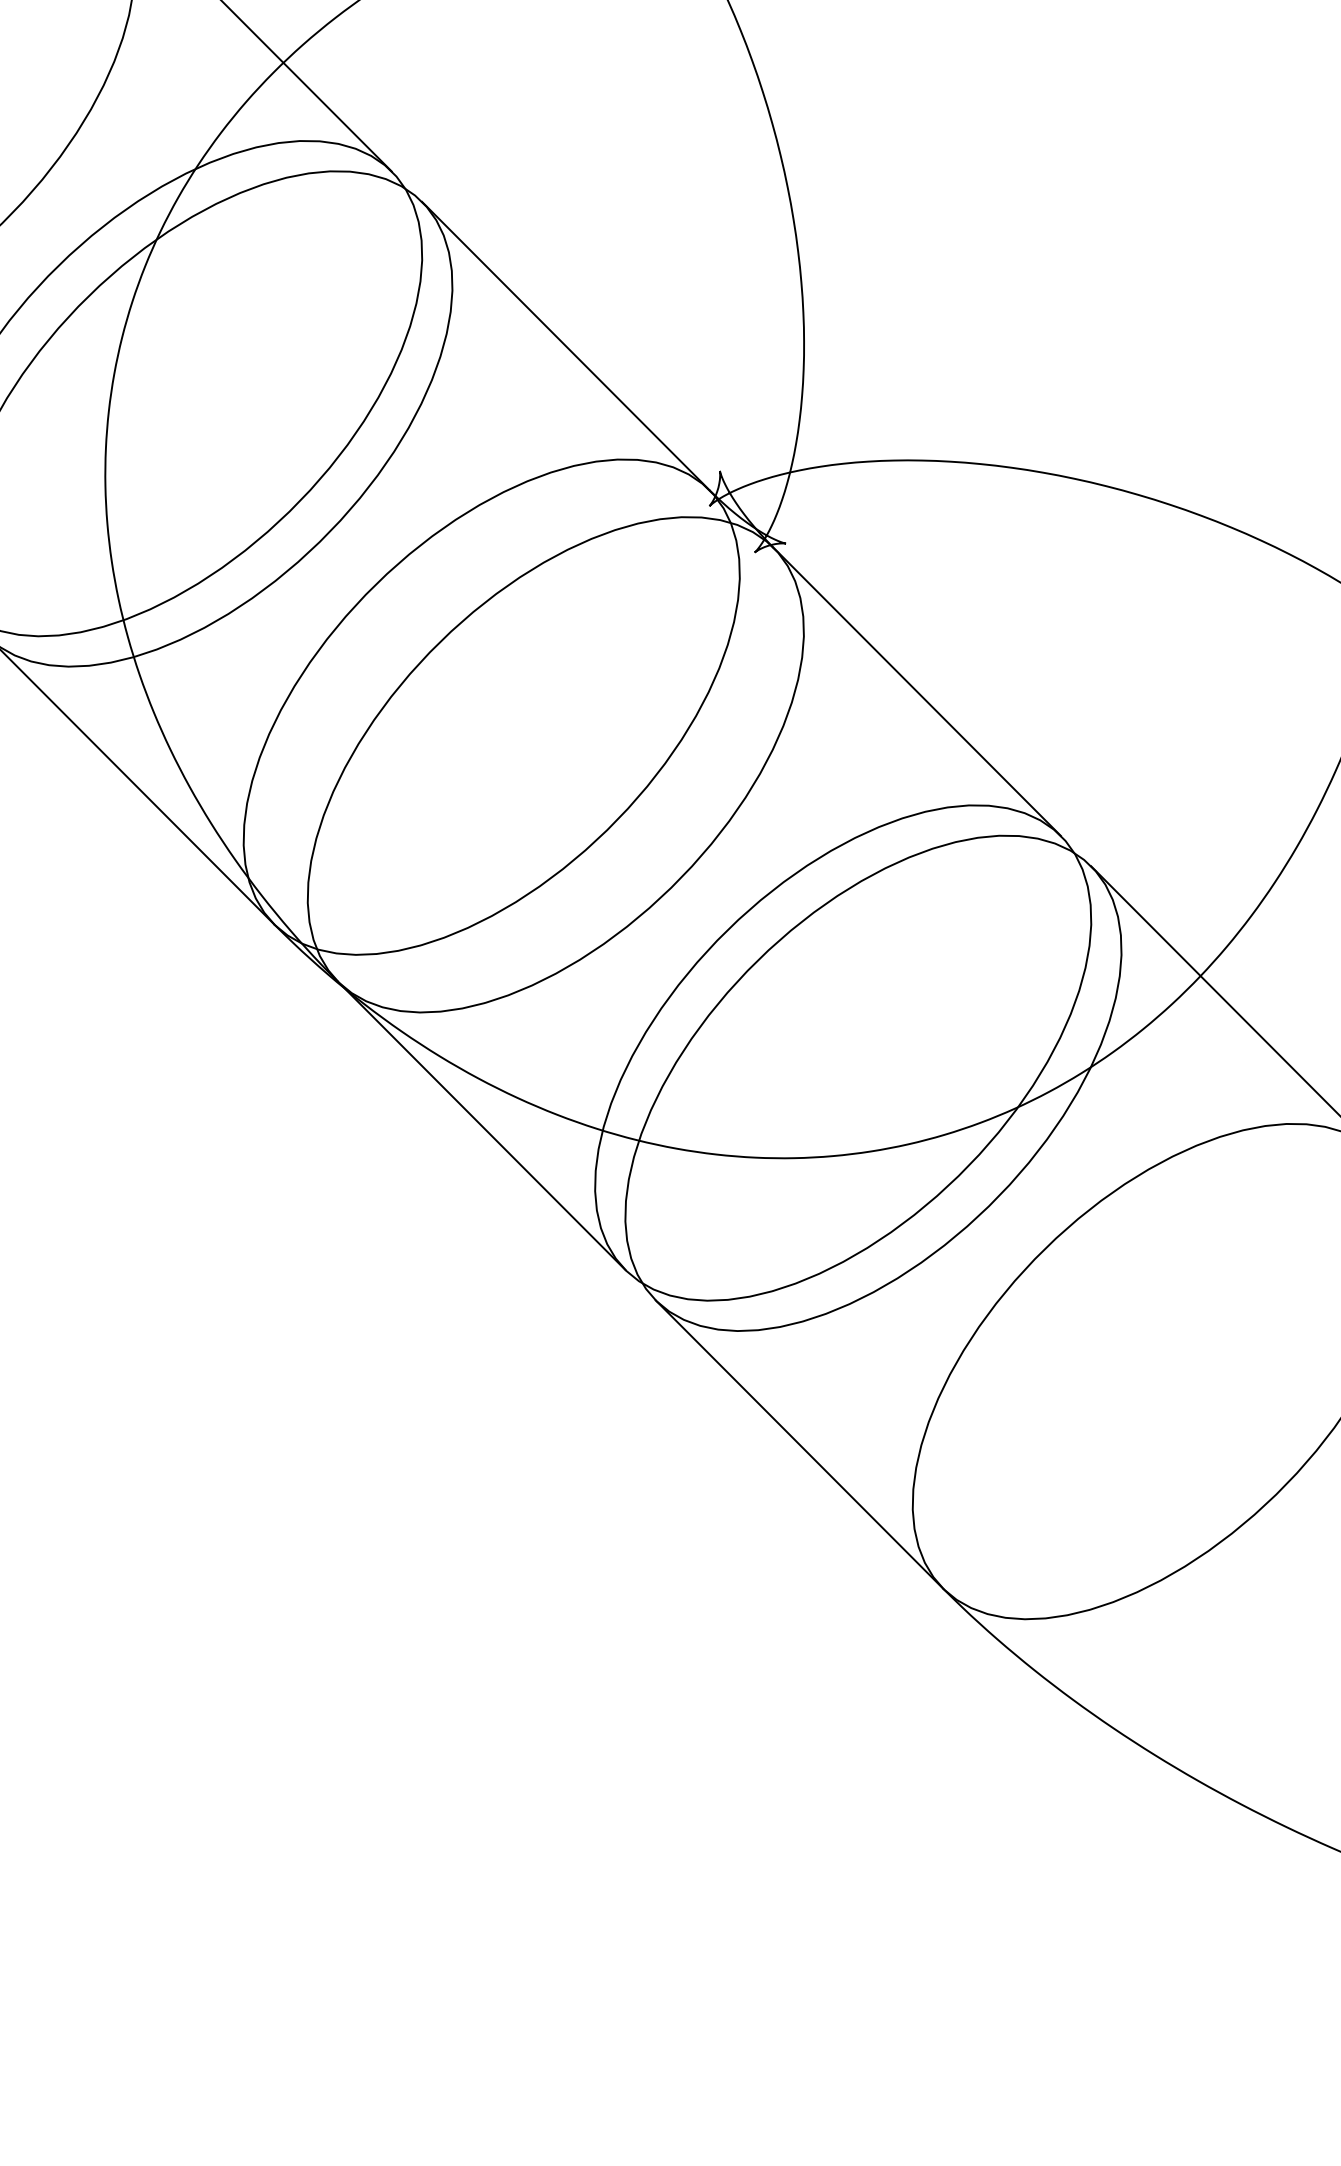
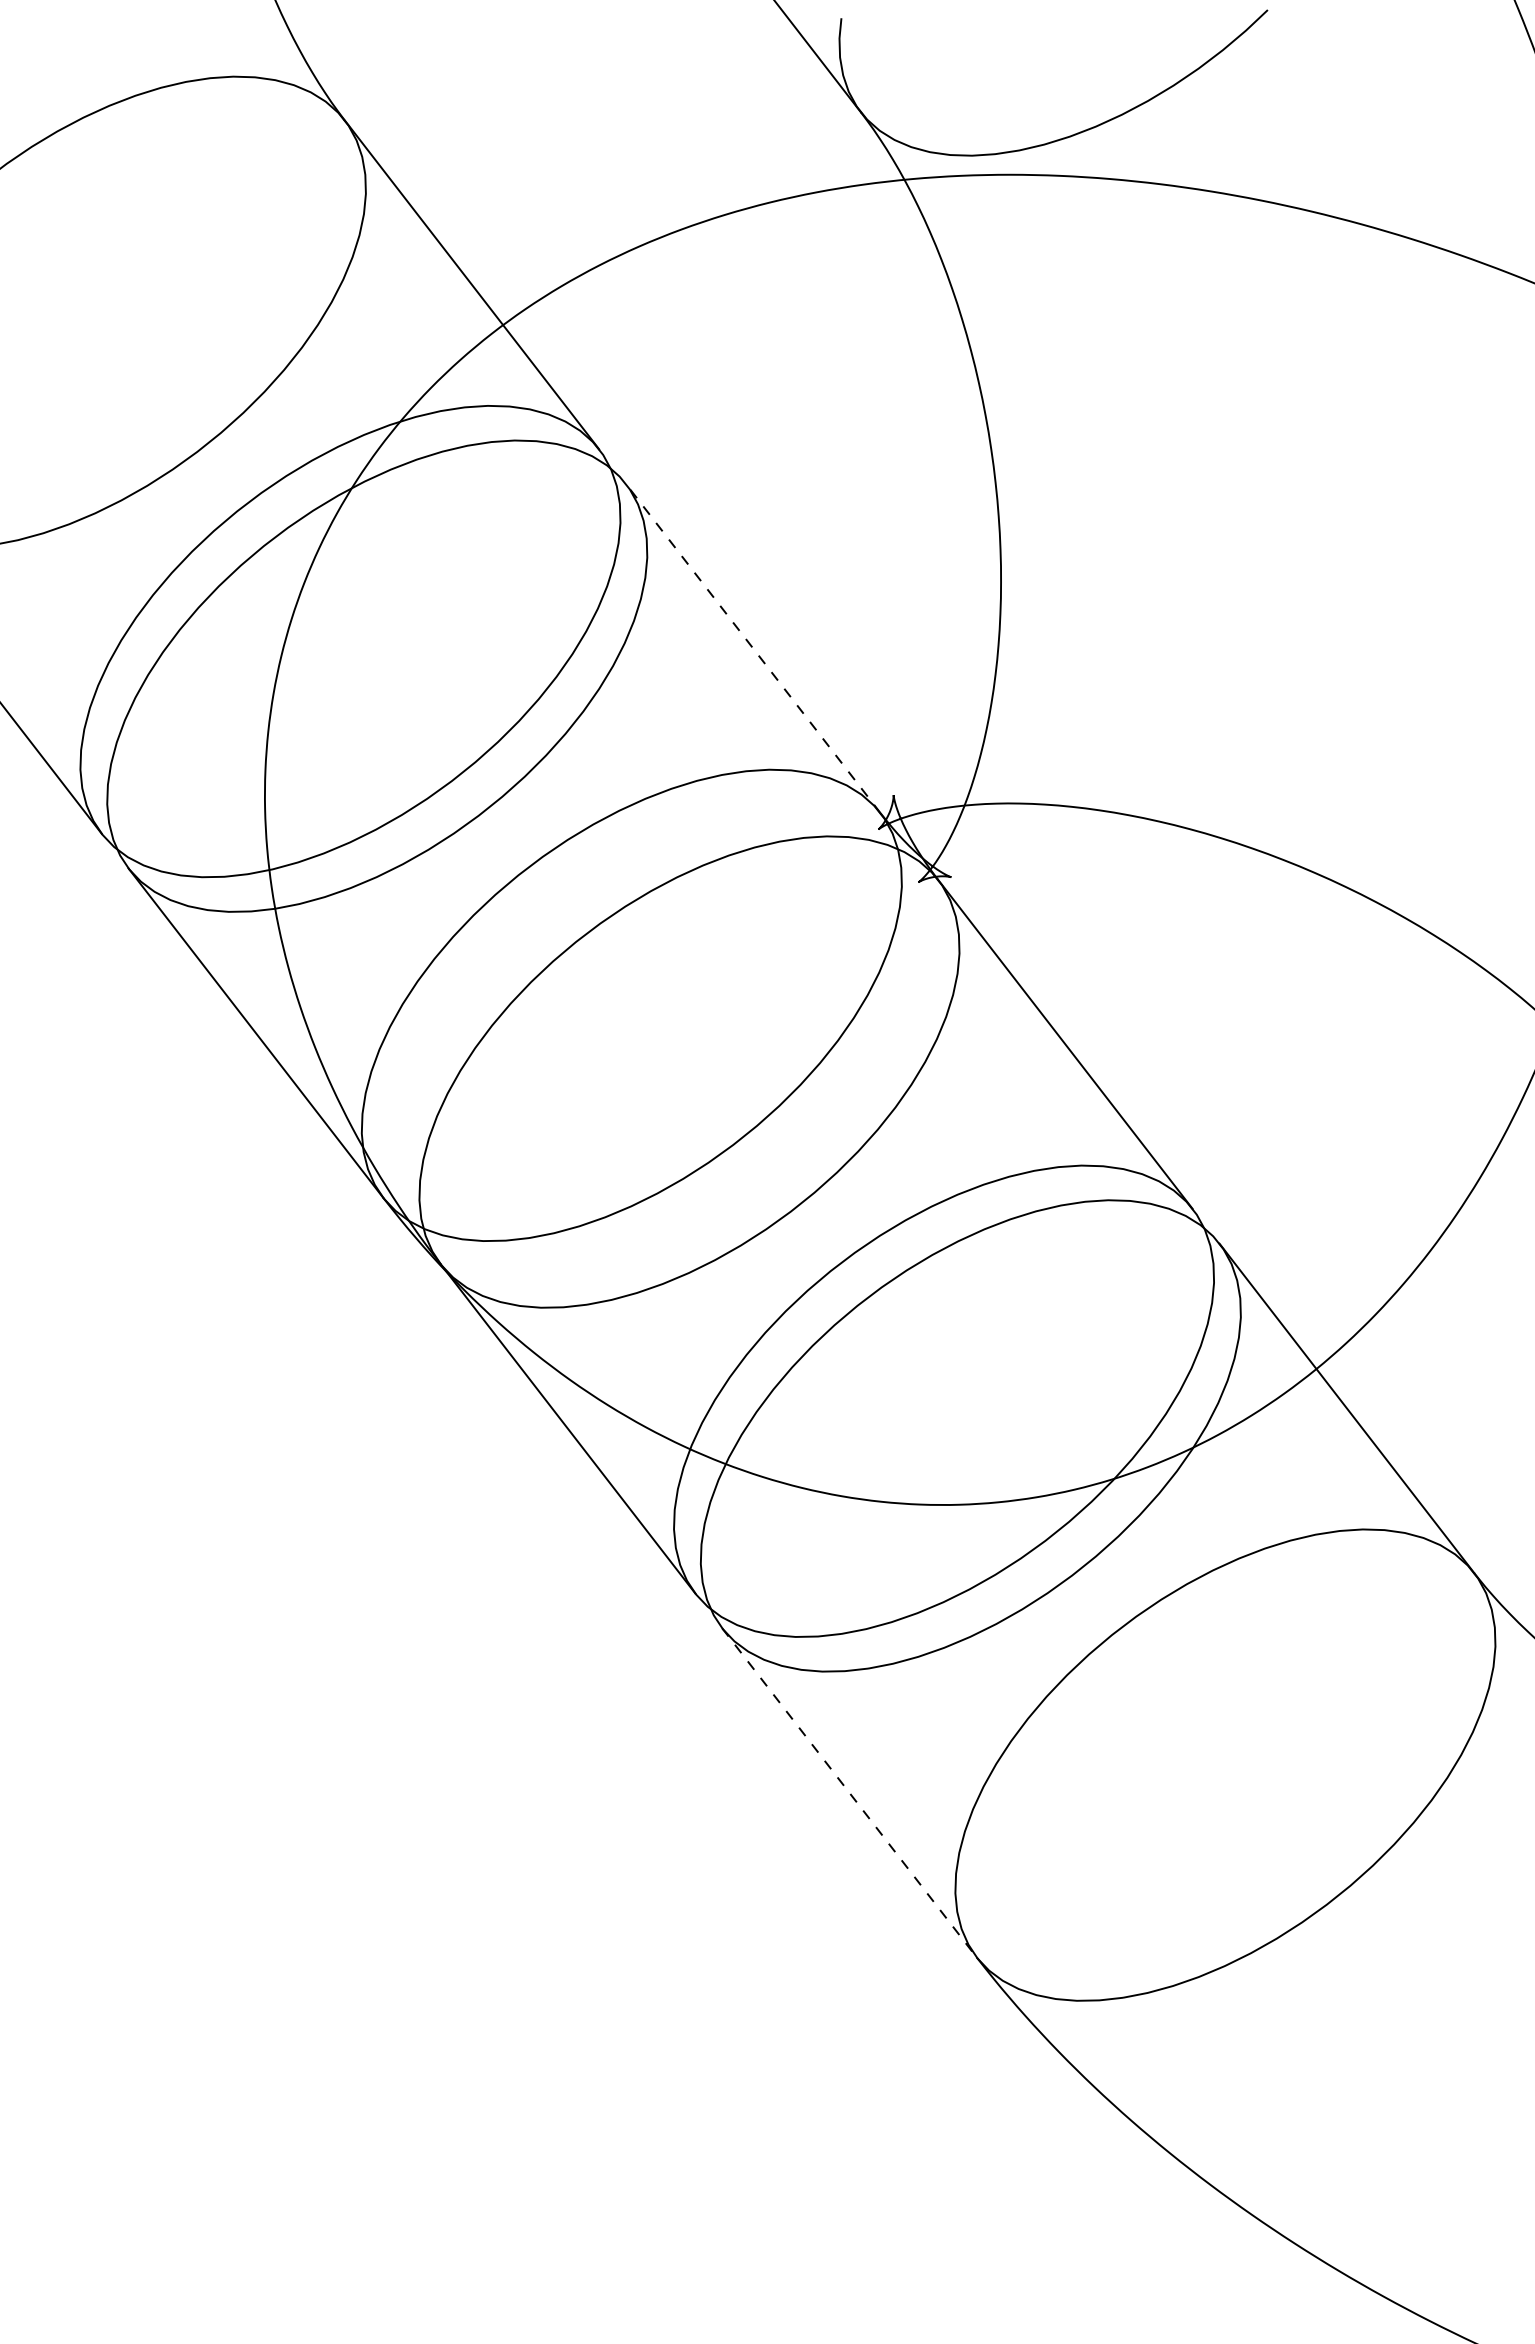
line: (565, 346) -> (752, 648), solid -> dashed
line: (799, 1445) -> (849, 1793), solid -> dashed

